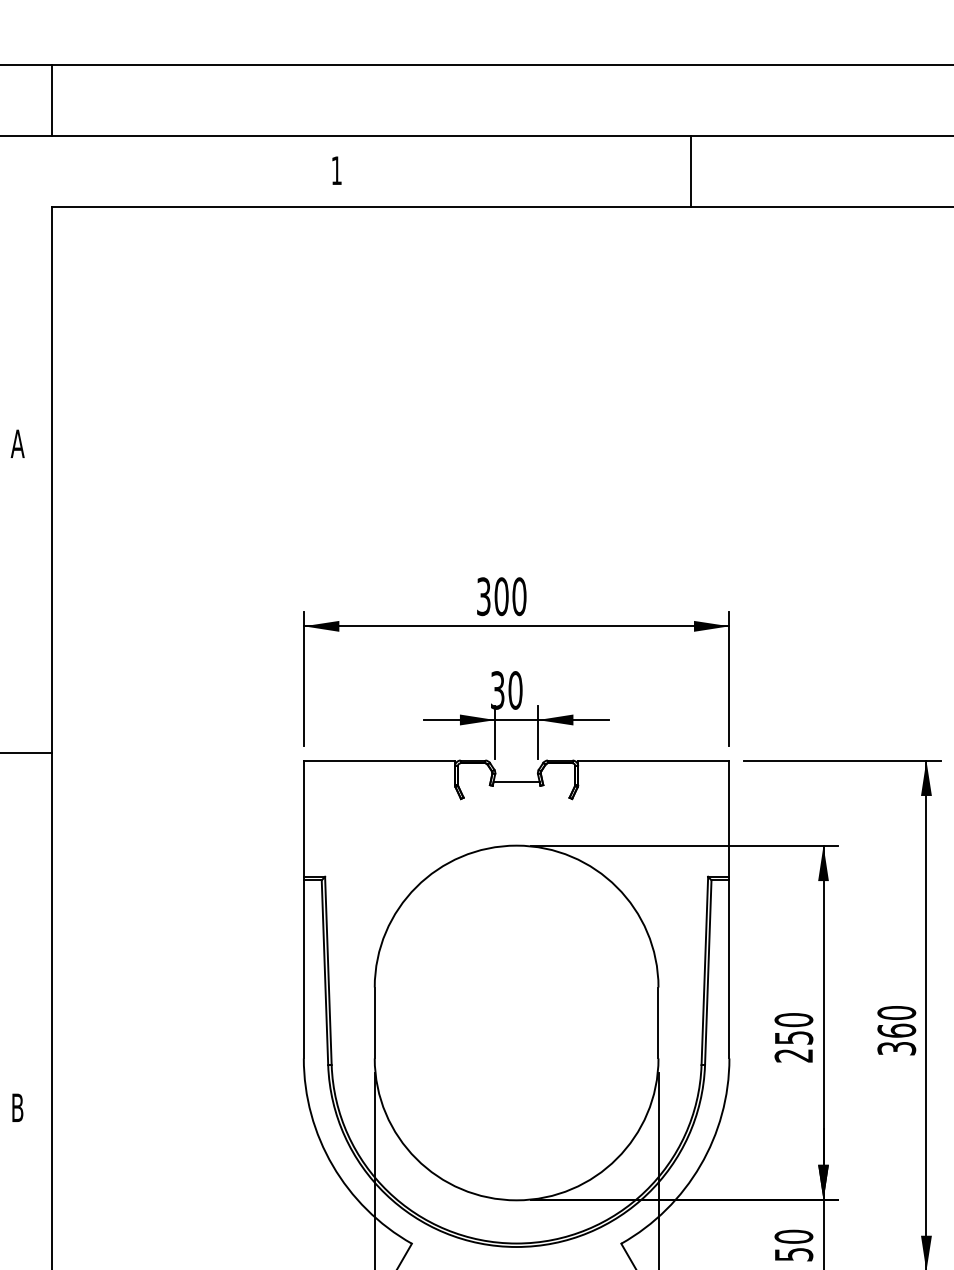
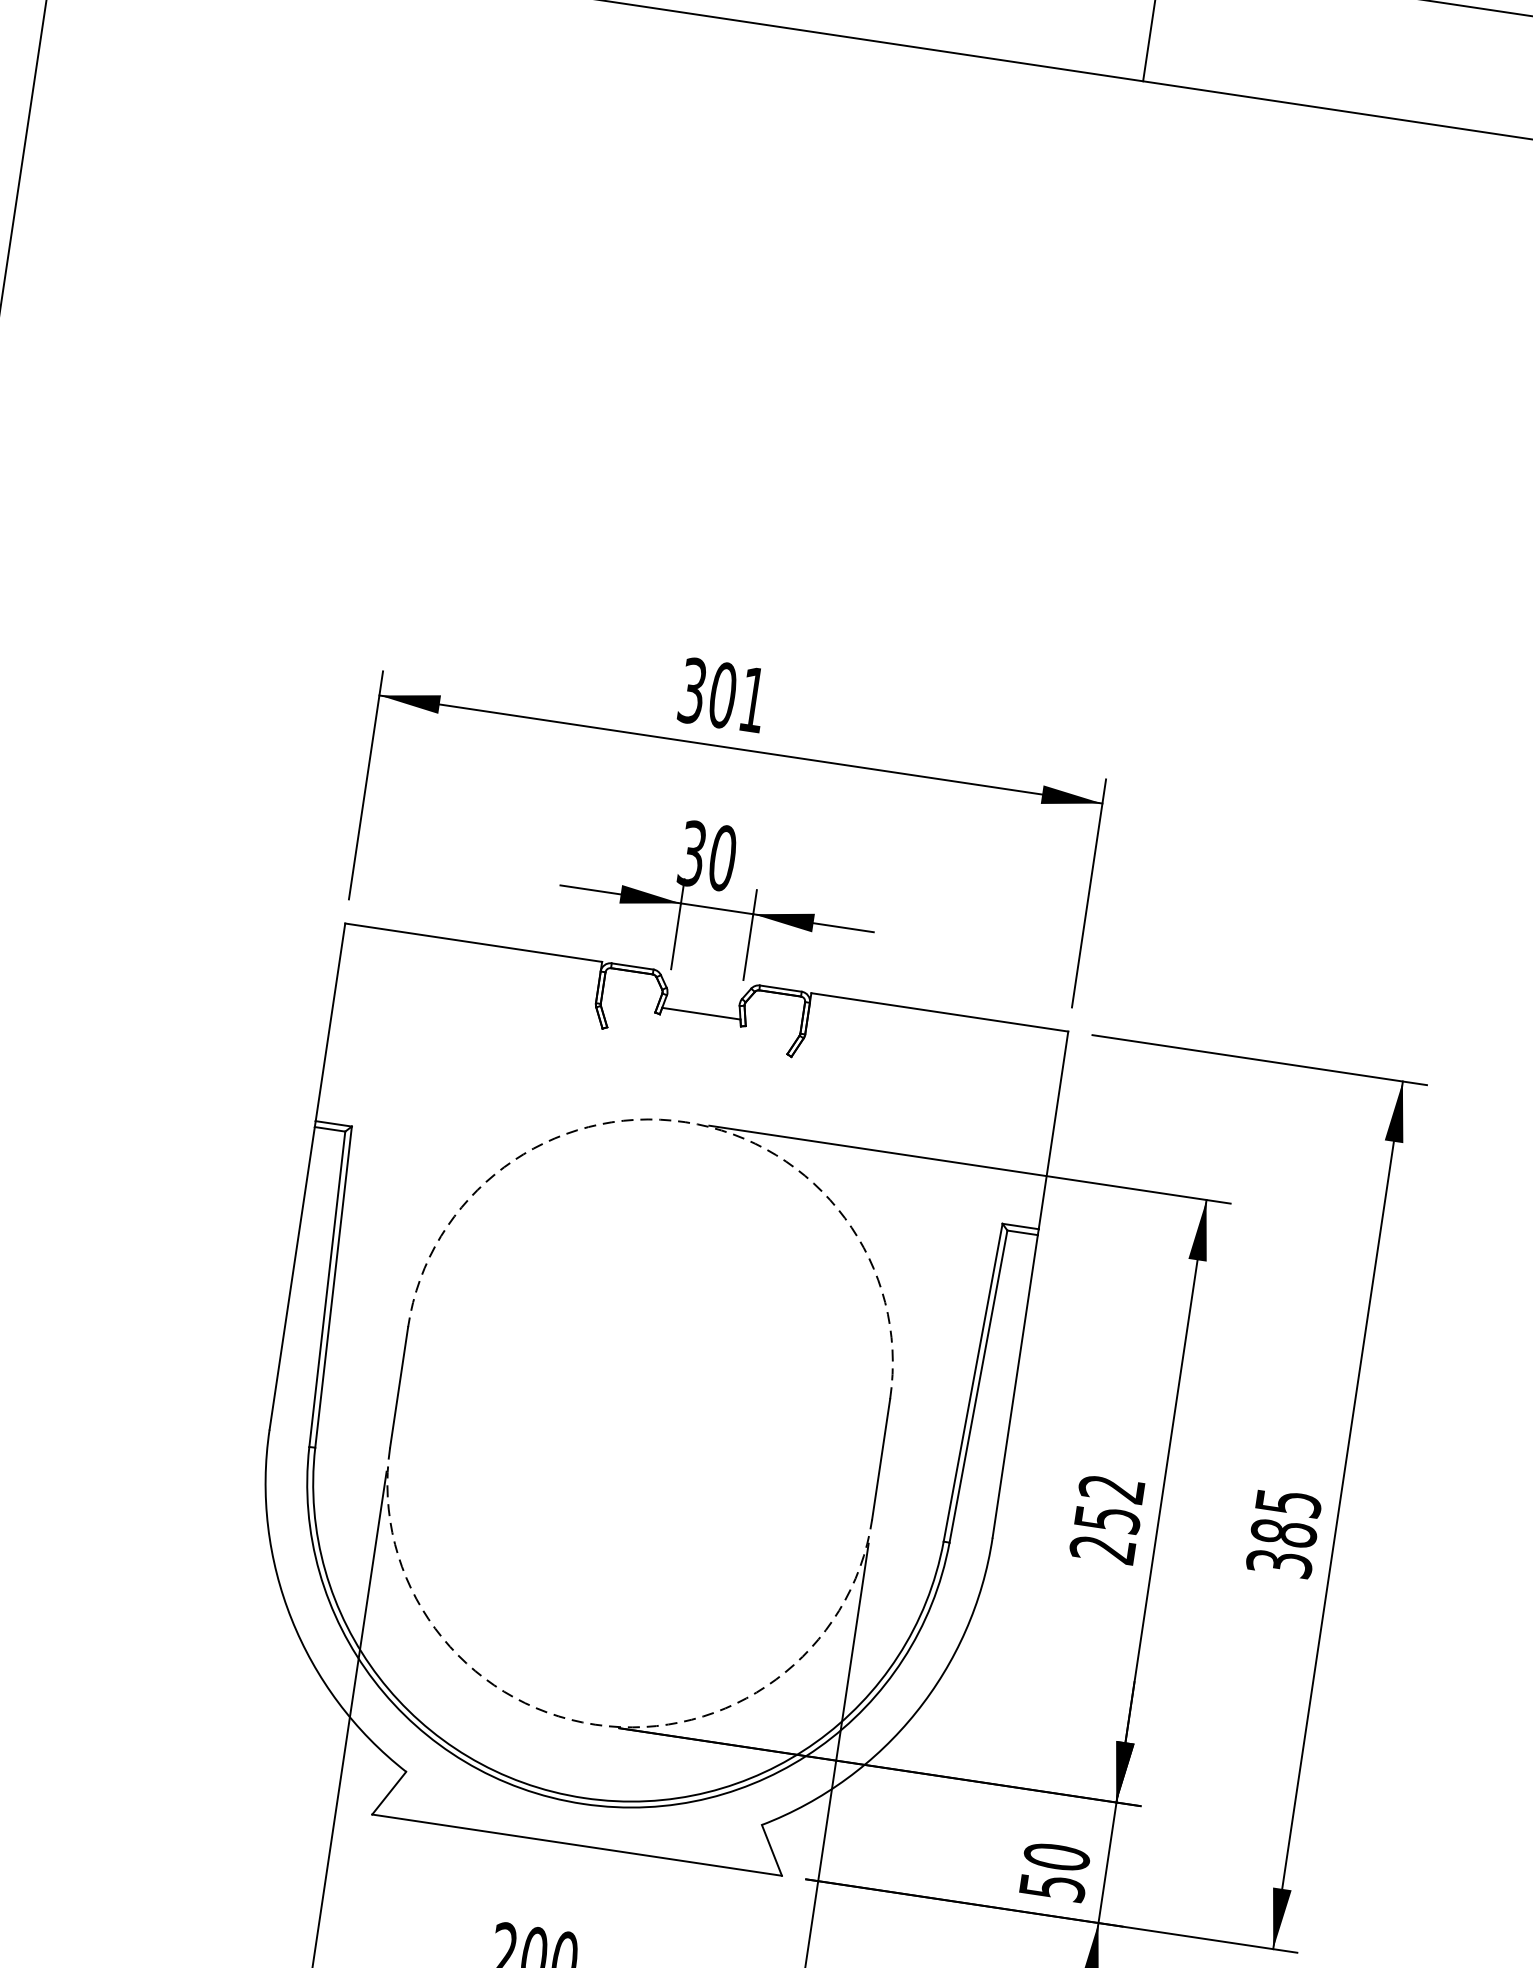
text: (519, 596) -> (753, 699), 300 -> 301
arc: (516, 845) -> (684, 1121), solid -> dashed
text: (793, 1020) -> (1111, 1489), 250 -> 252
text: (896, 1021) -> (1285, 1517), 360 -> 385
arc: (516, 1200) -> (594, 1724), solid -> dashed

